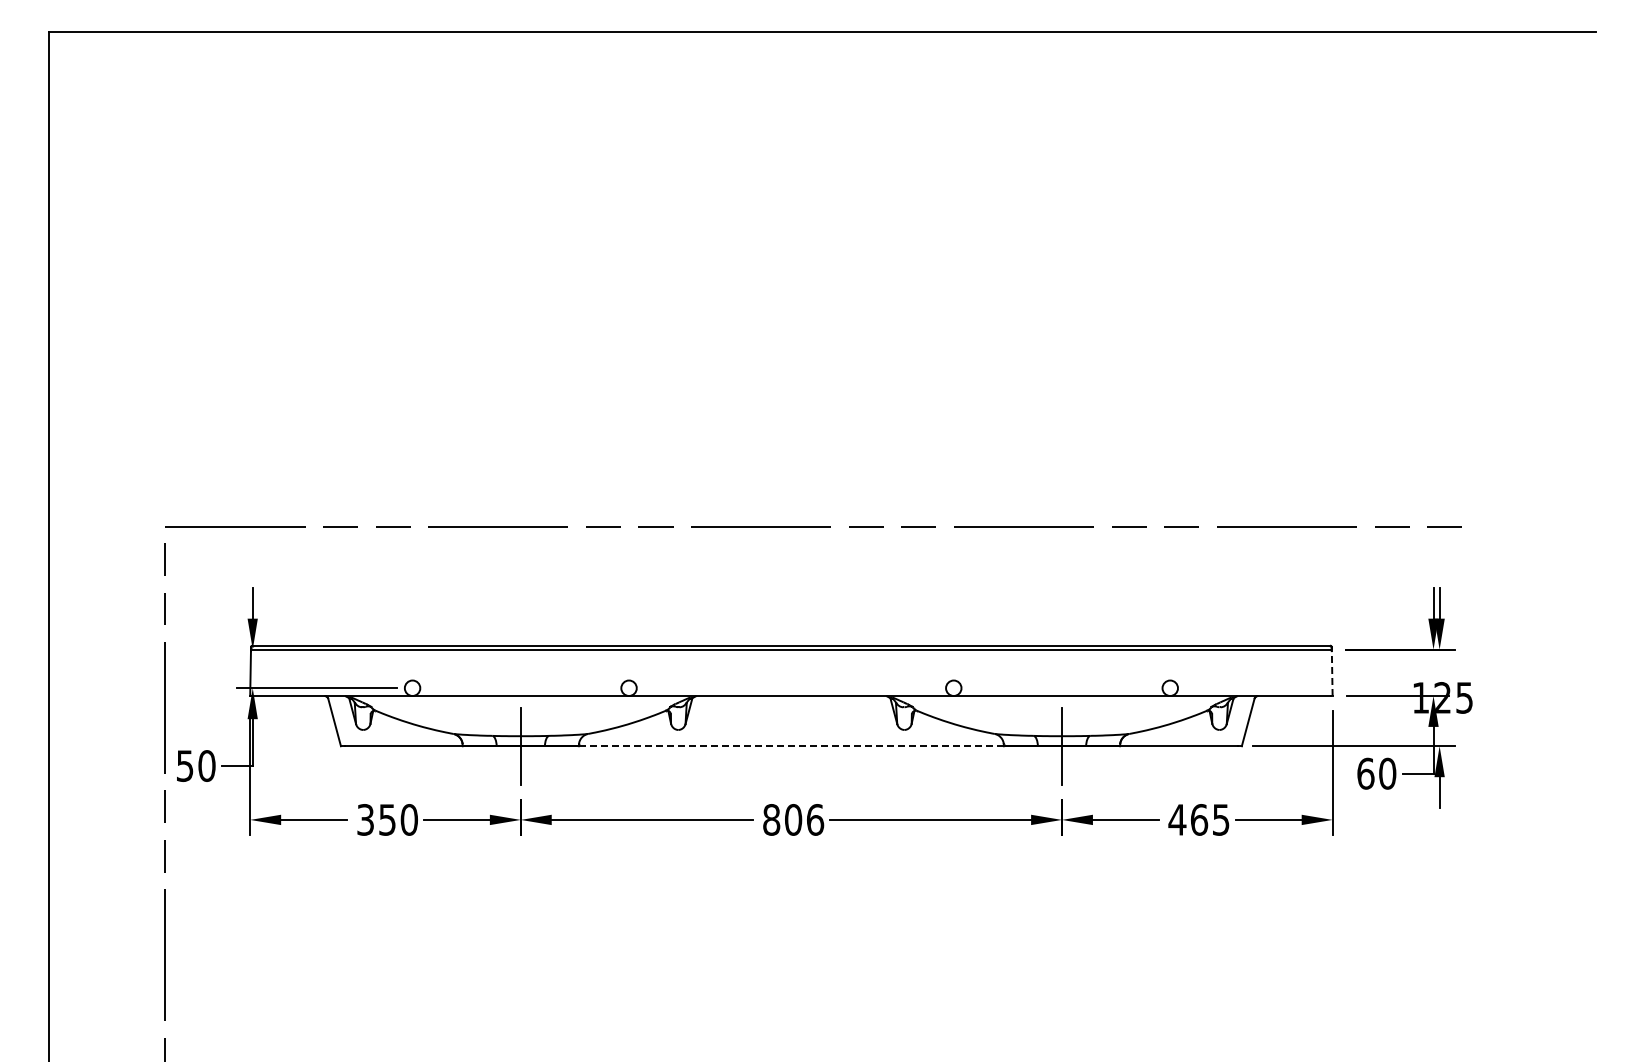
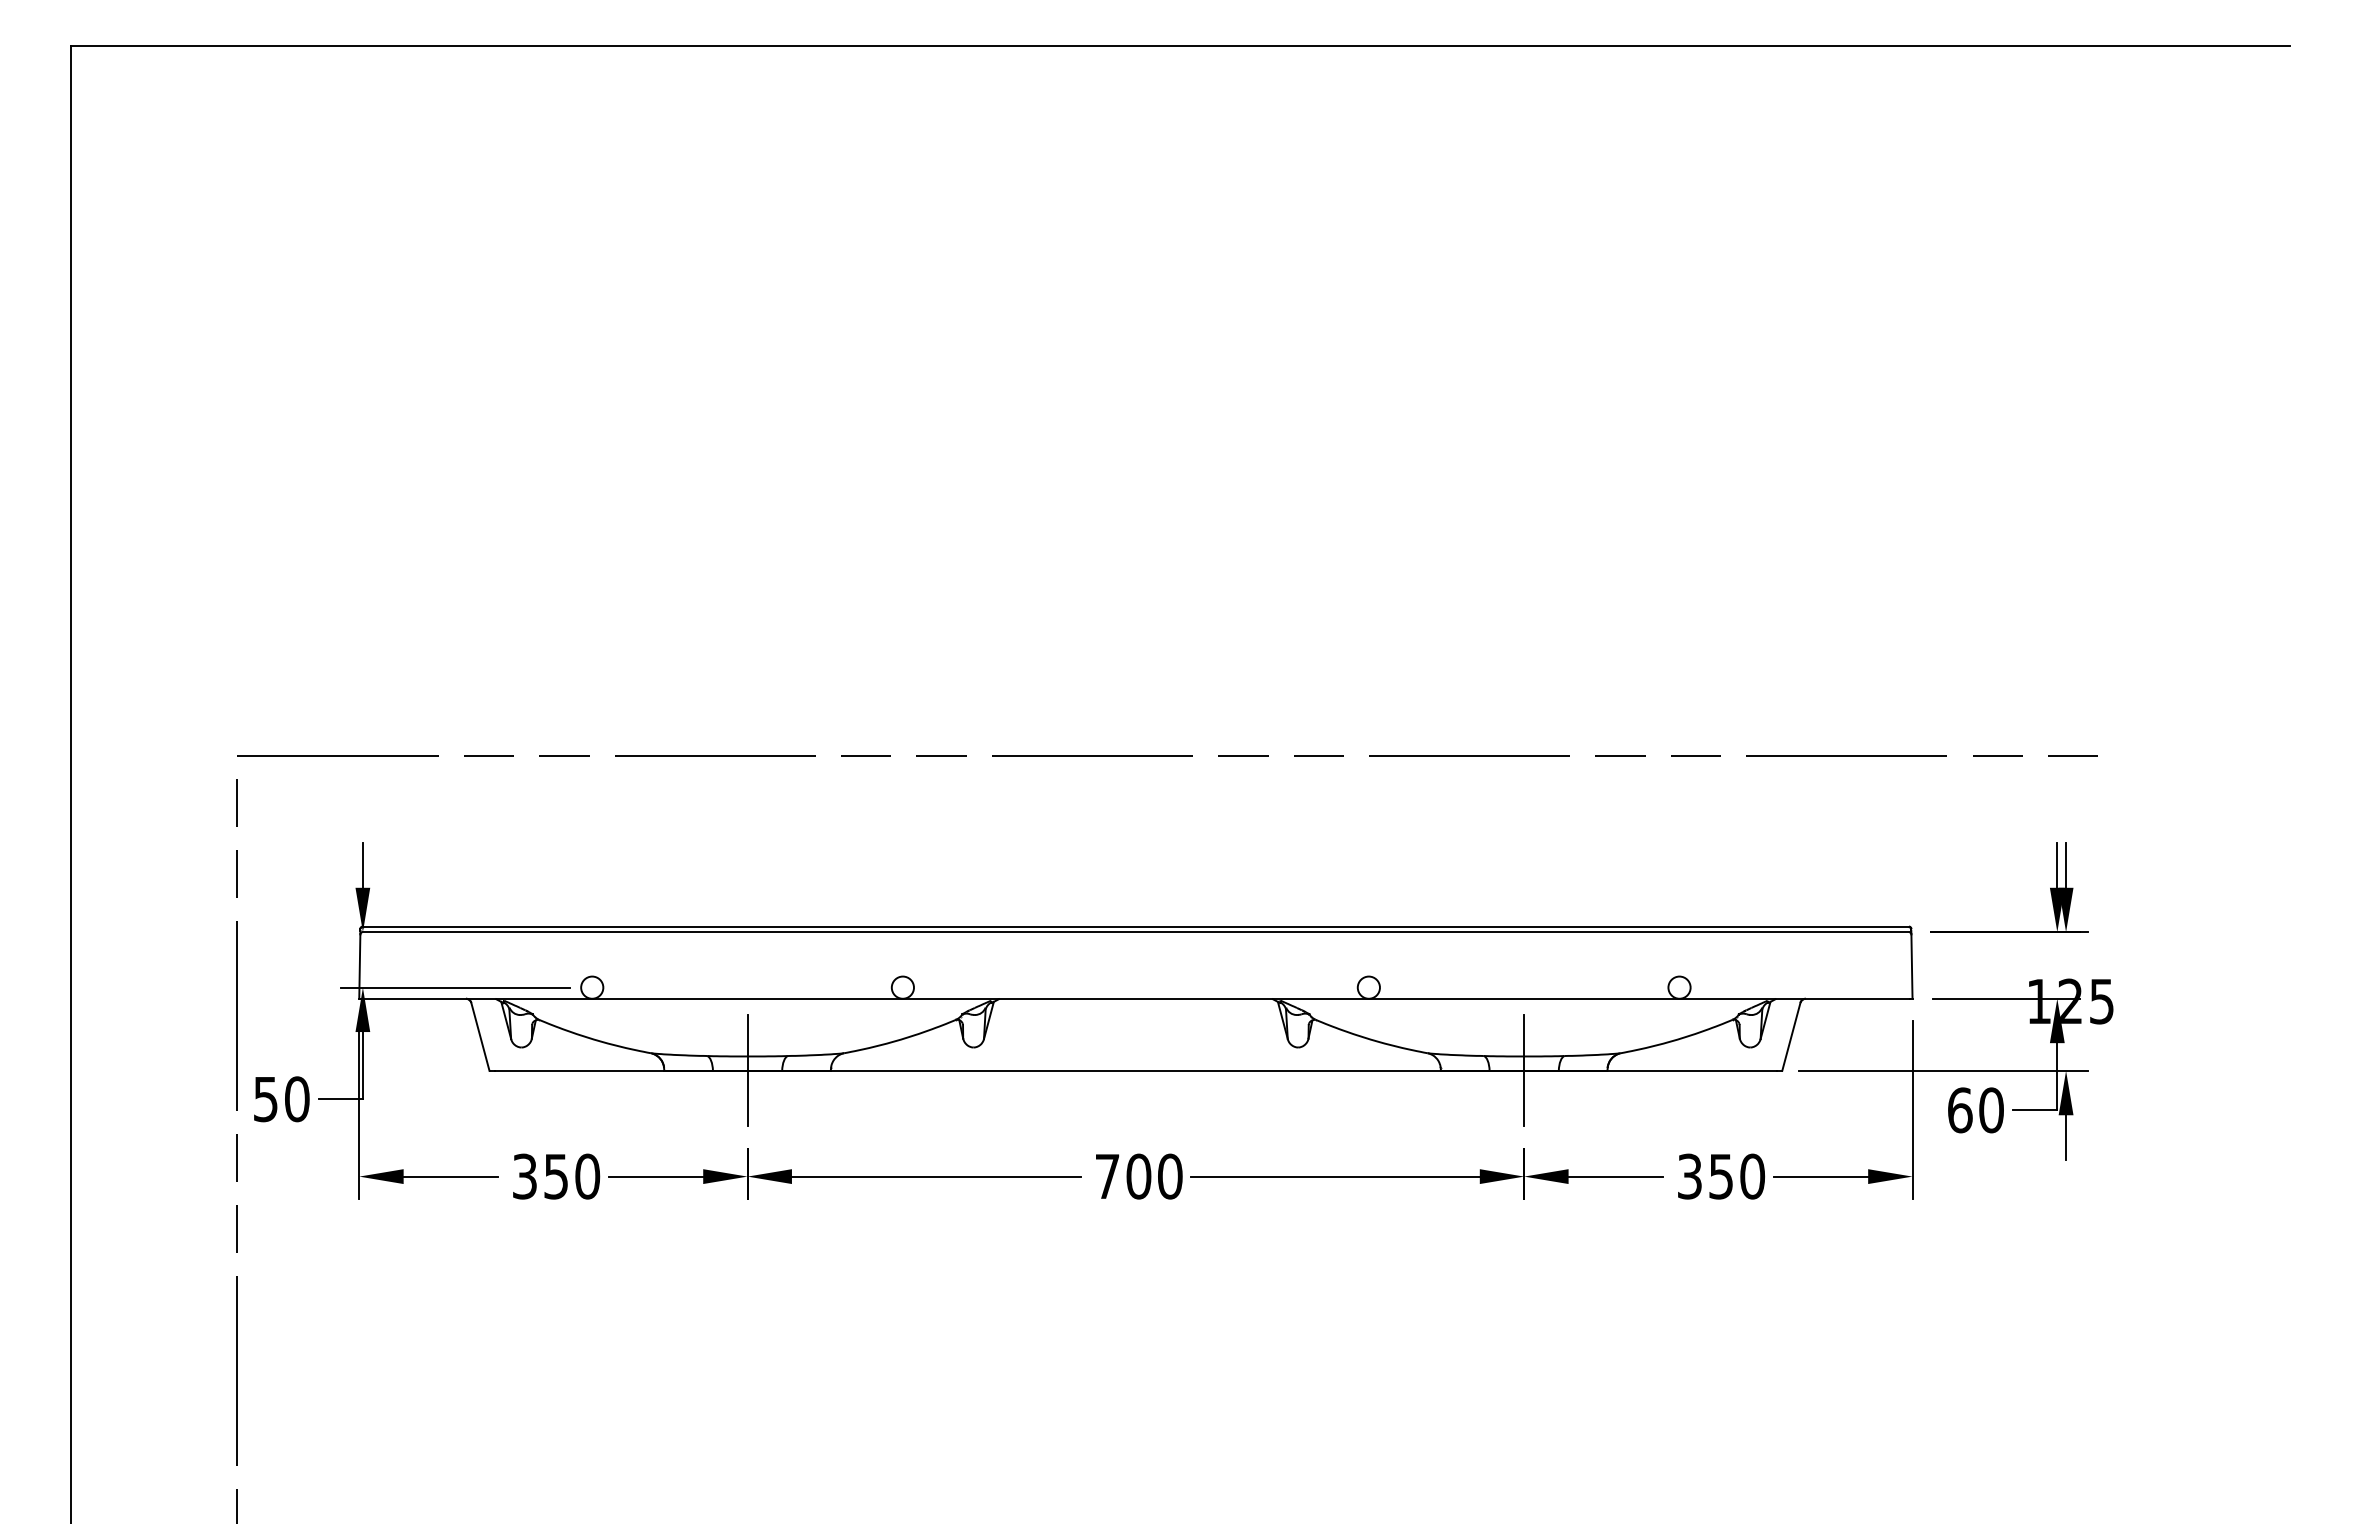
line: (1332, 673) -> (1912, 966), dashed -> solid
line: (791, 746) -> (1136, 1071), dashed -> solid
text: (793, 819) -> (1138, 1175), 806 -> 700
text: (1198, 819) -> (1720, 1175), 465 -> 350

